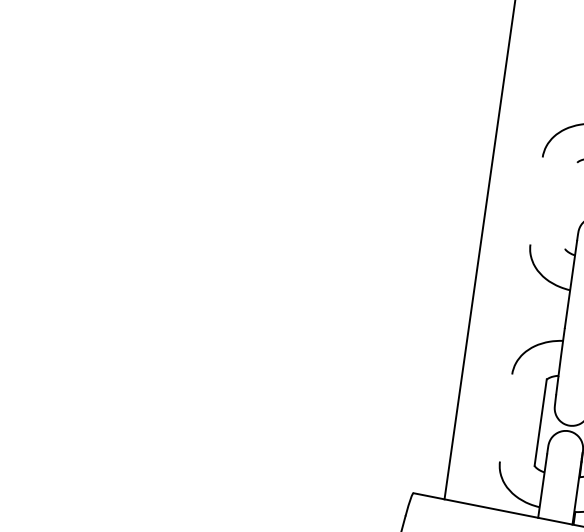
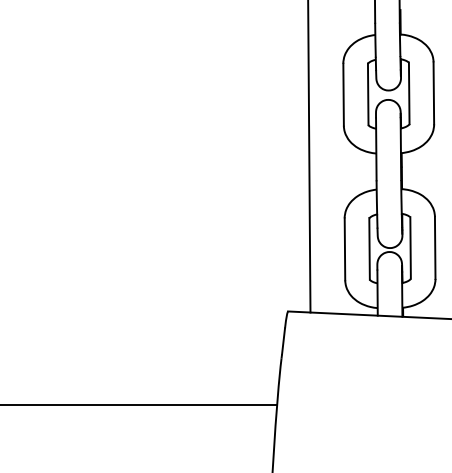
line: (536, 200) -> (343, 94), added
line: (570, 205) -> (367, 94), added
line: (505, 418) -> (344, 249), added

